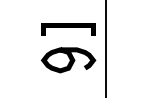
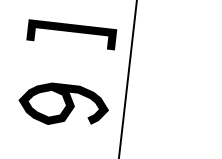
line: (68, 27) -> (71, 32), moved

